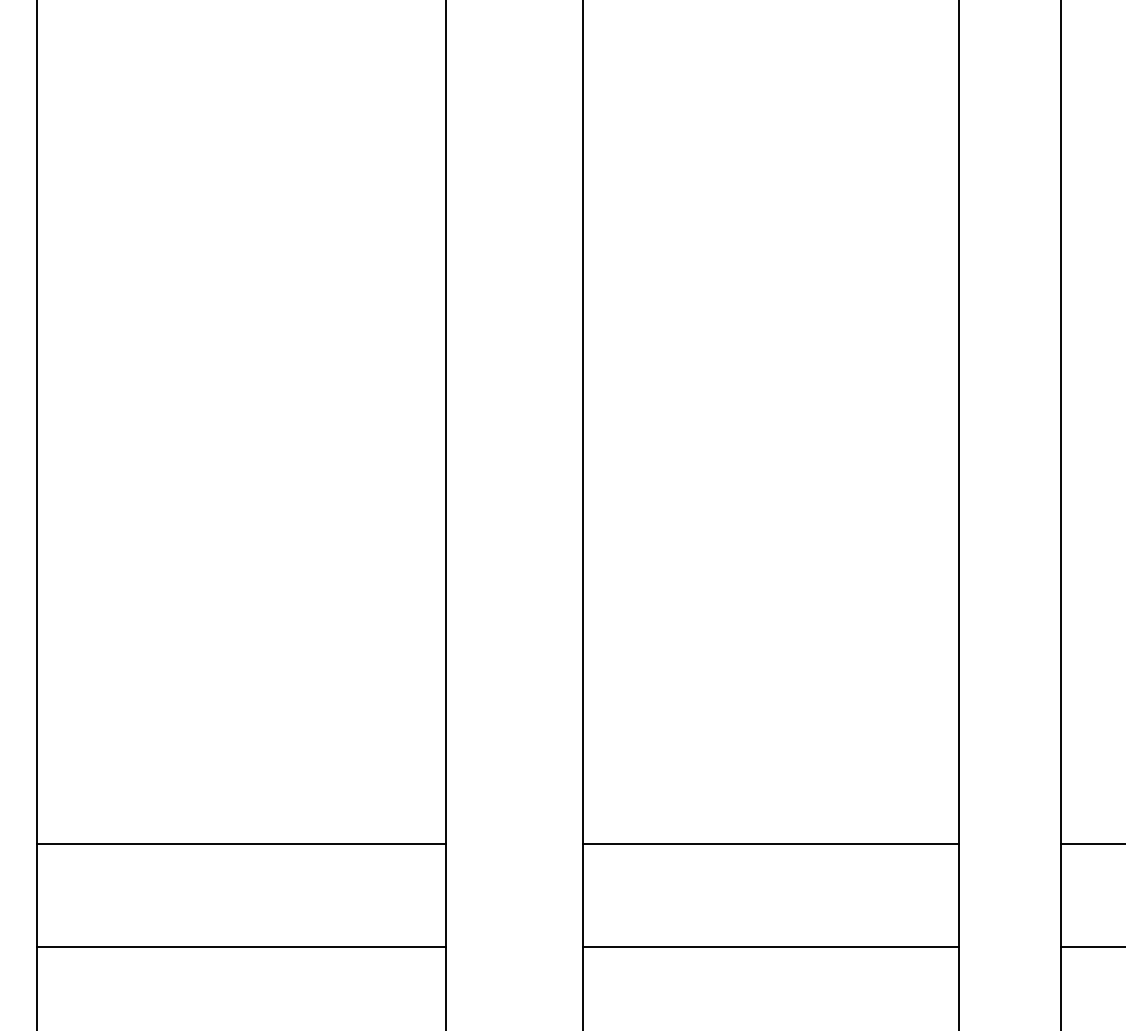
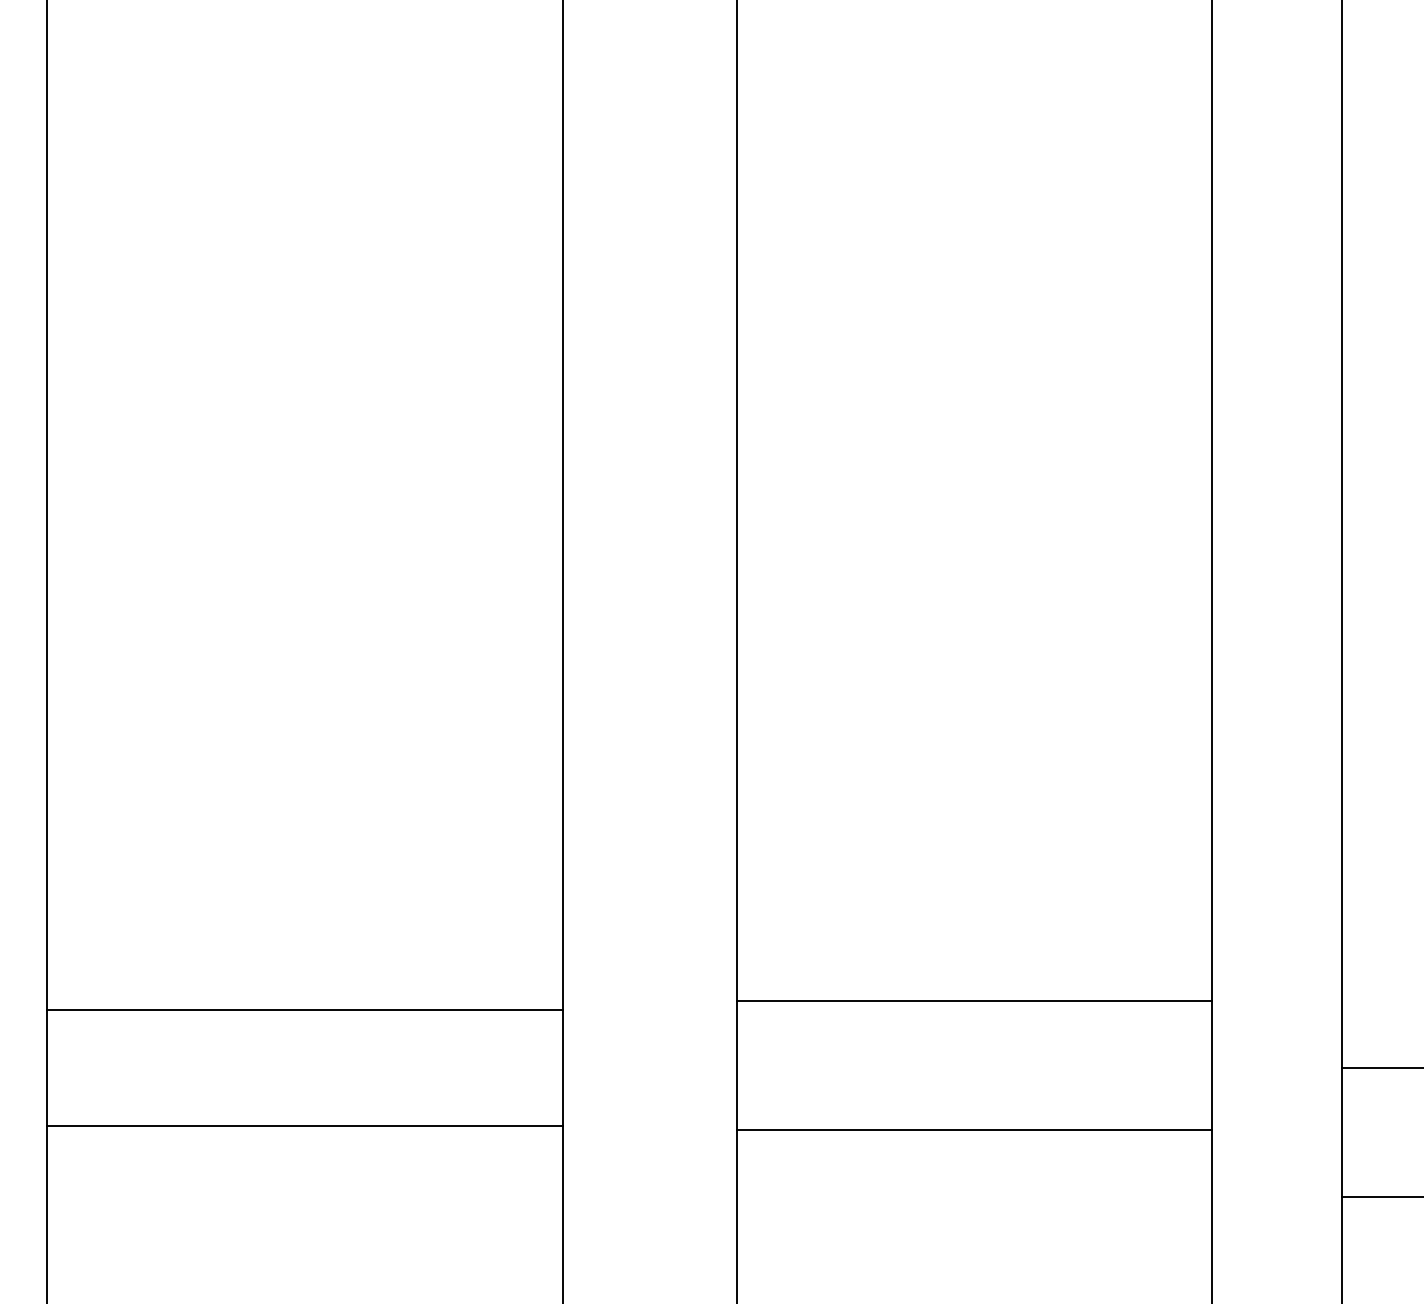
line: (240, 844) -> (304, 1009), moved
line: (770, 844) -> (974, 1001), moved
line: (240, 946) -> (304, 1126), moved
line: (770, 946) -> (974, 1130), moved

